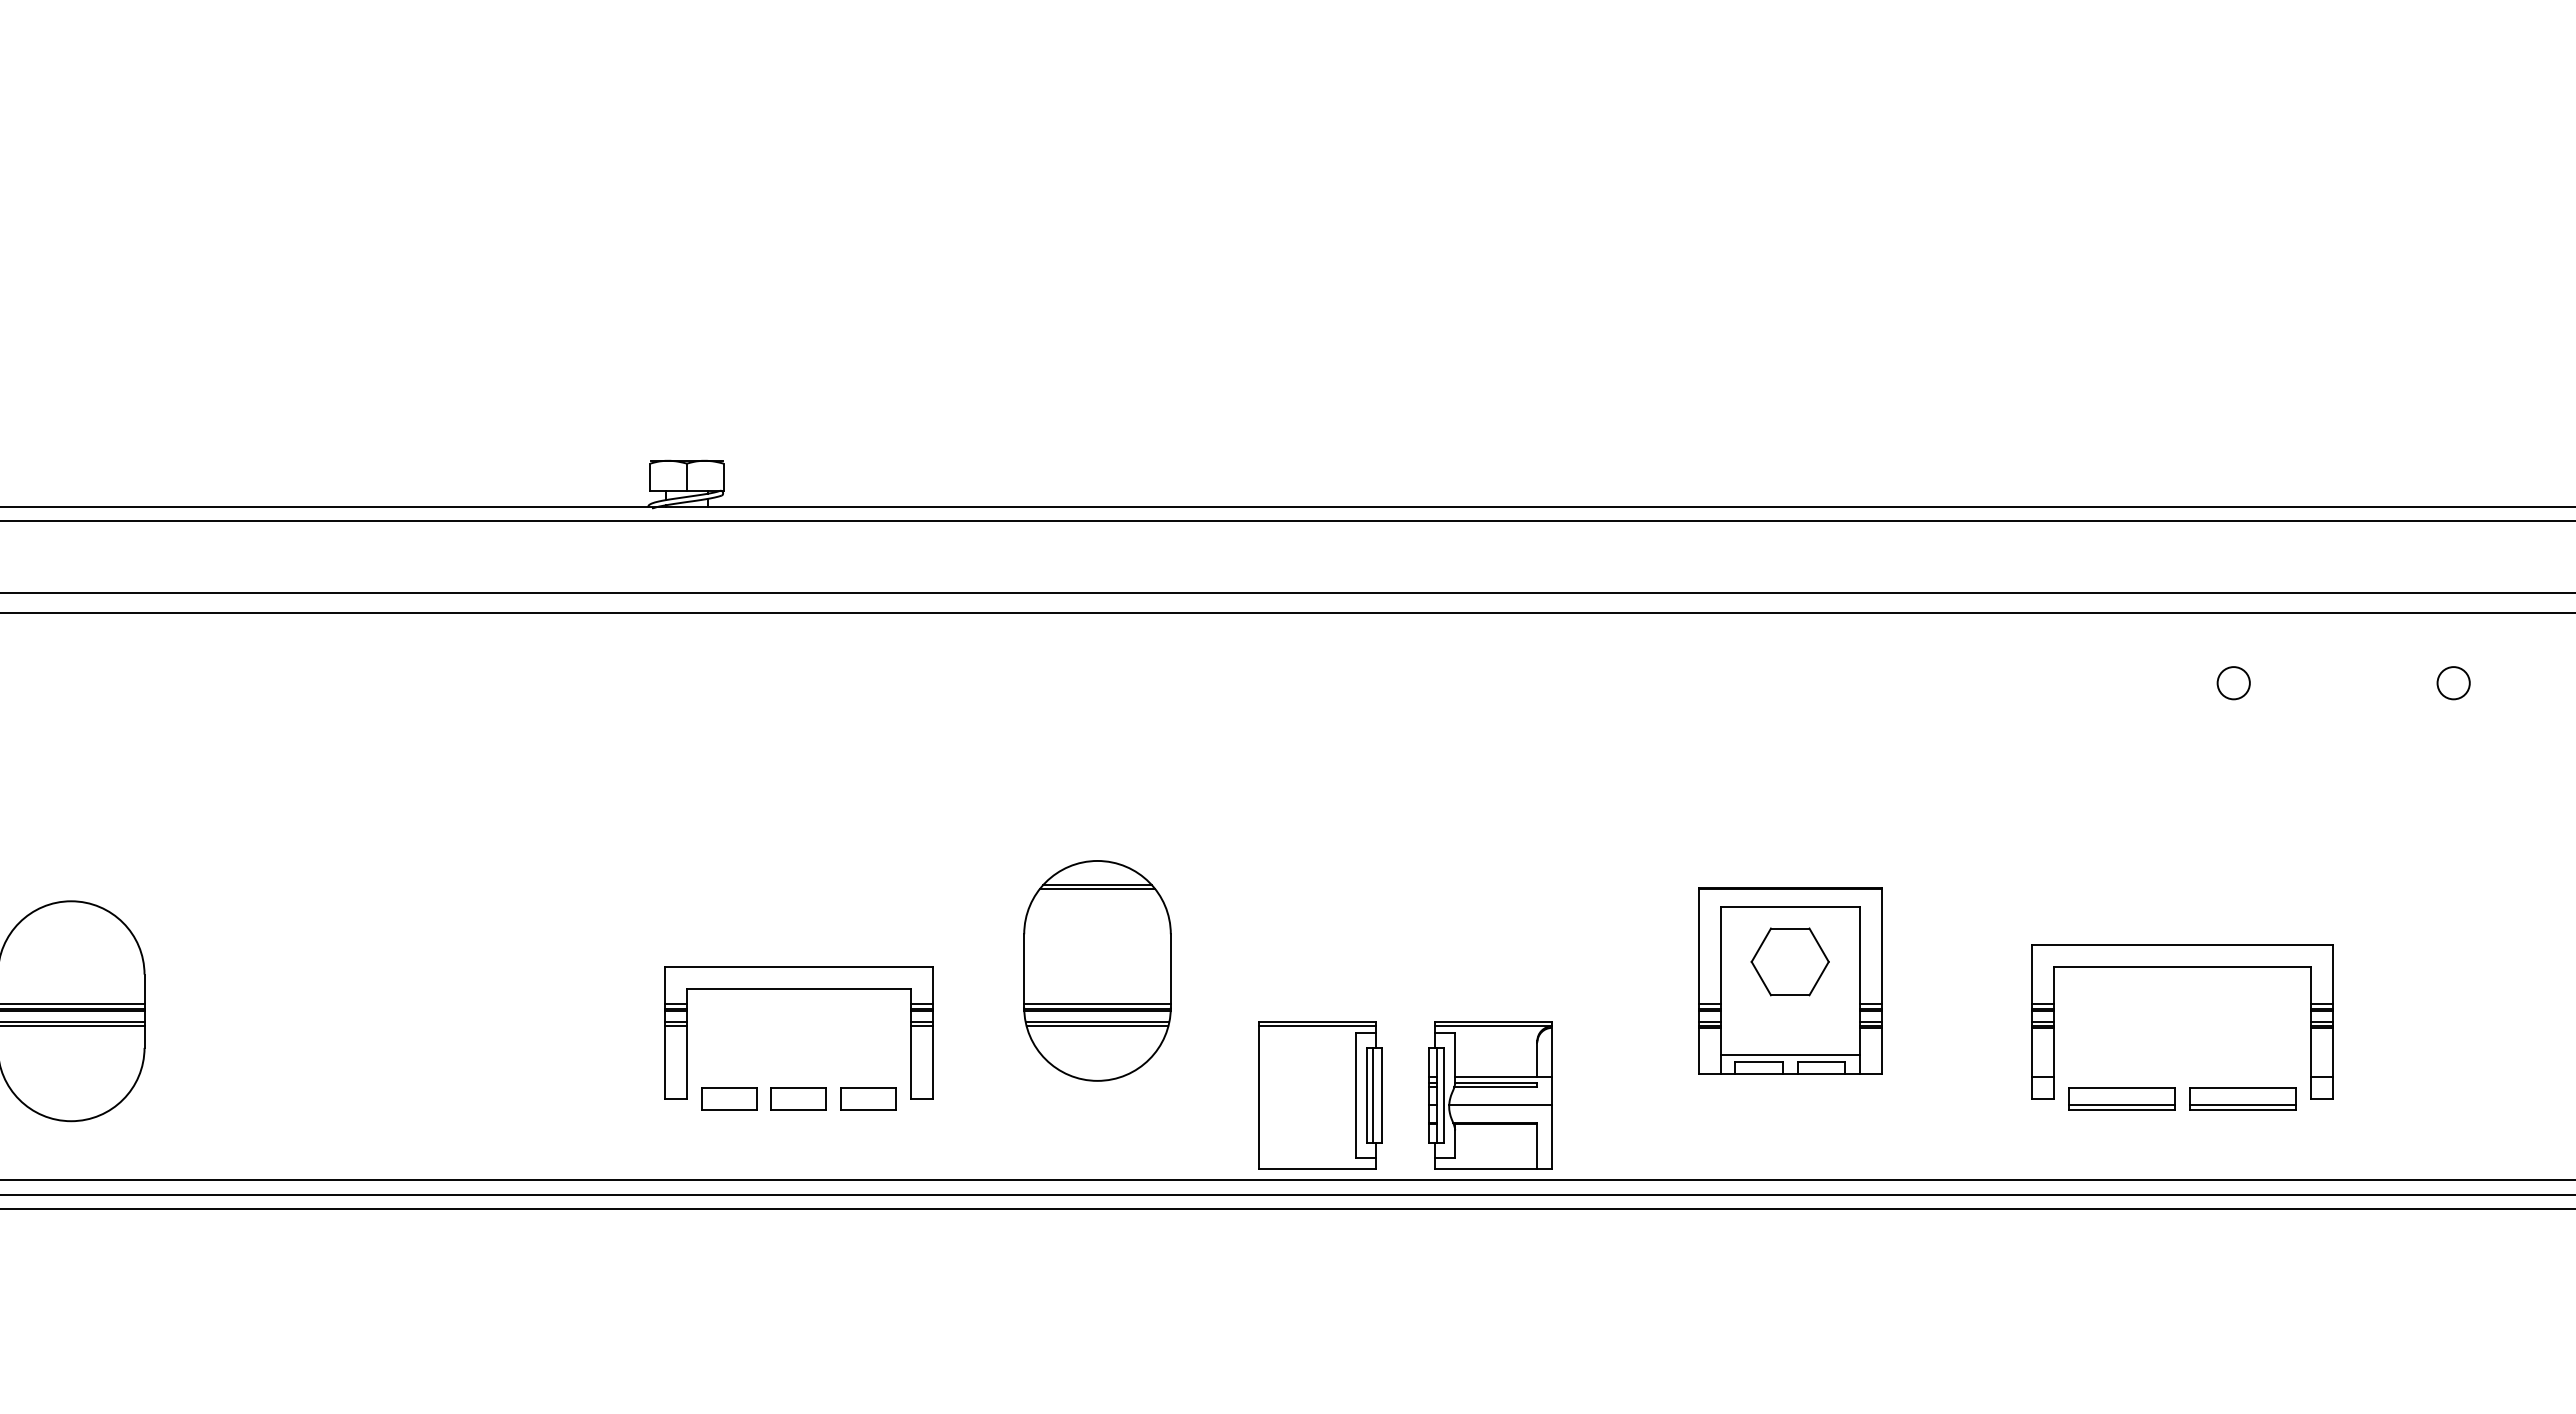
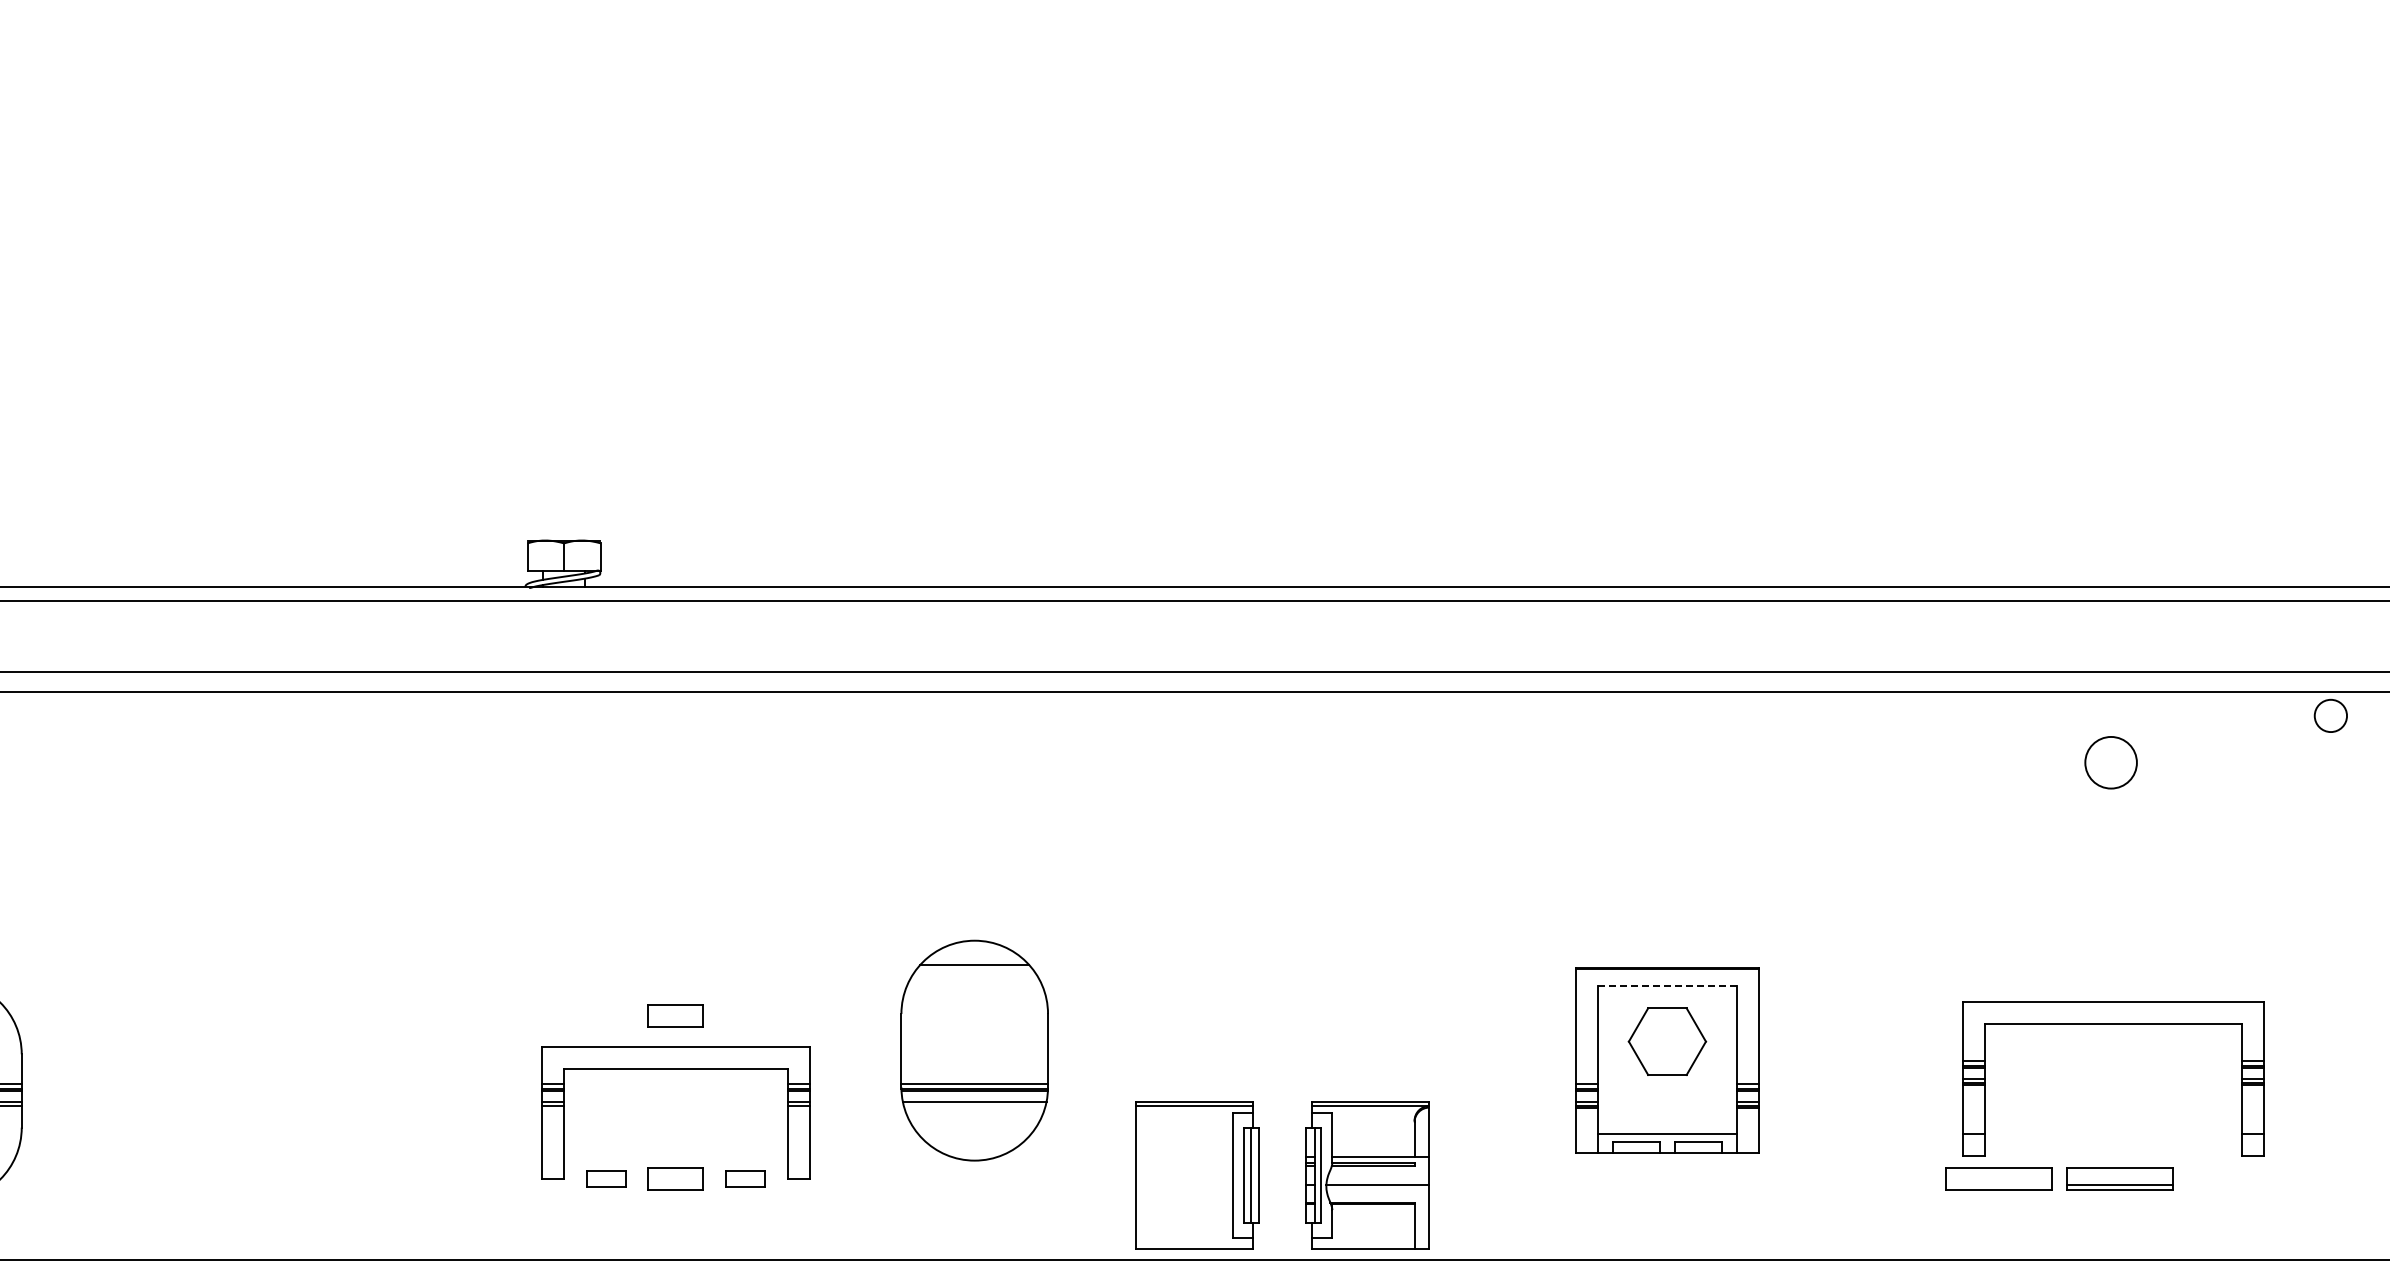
circle: (2233, 683) -> (2110, 763), size x1.6
circle: (2453, 683) -> (2330, 716), moved
line: (1097, 889) -> (974, 969), removed
line: (1790, 906) -> (1667, 986), solid -> dashed
part: (798, 935) -> (675, 1015), added
part: (2182, 967) -> (2113, 1024), moved
line: (1097, 1026) -> (974, 1106), removed
part: (729, 1098) -> (606, 1178), size x0.7
part: (868, 1098) -> (745, 1178), size x0.7
line: (2121, 1105) -> (1998, 1185), removed

